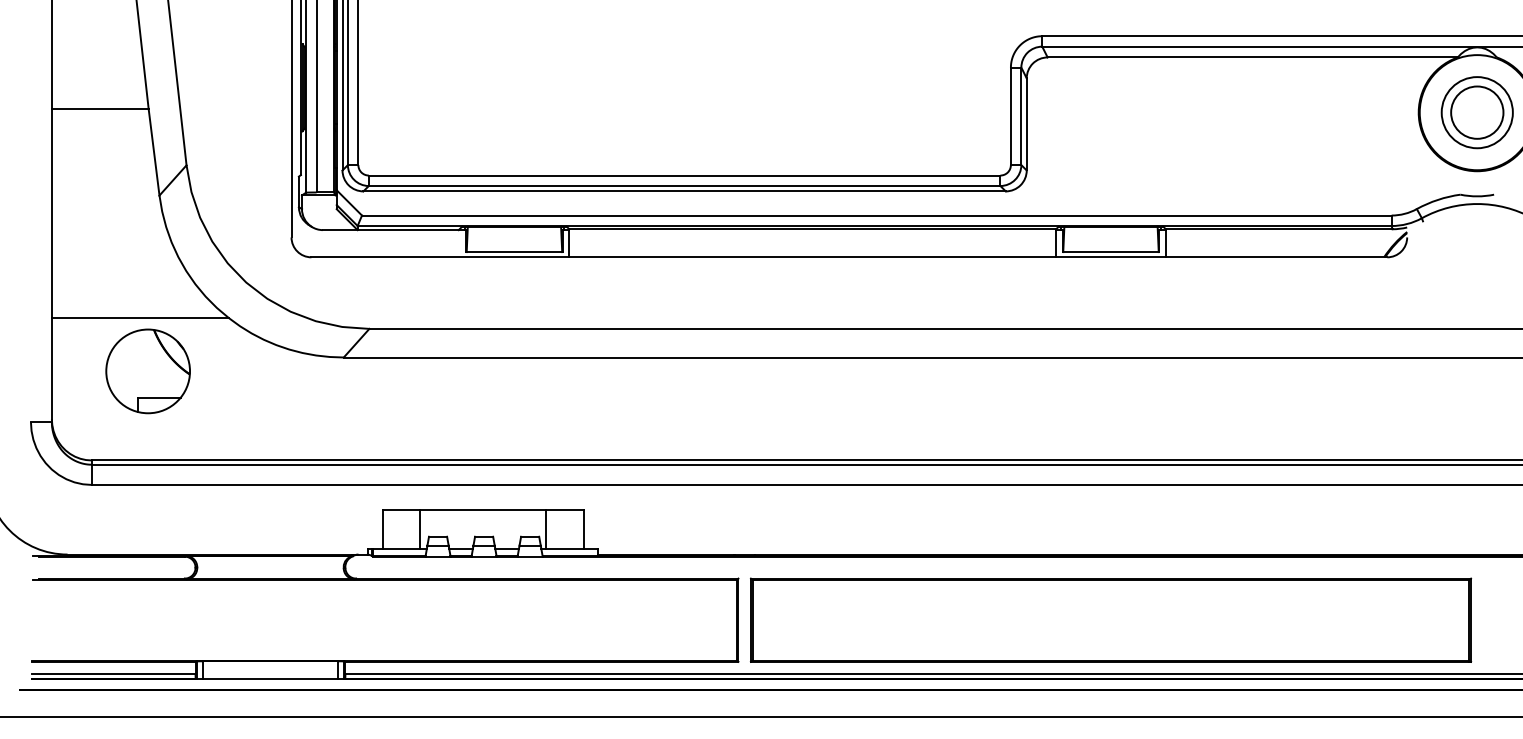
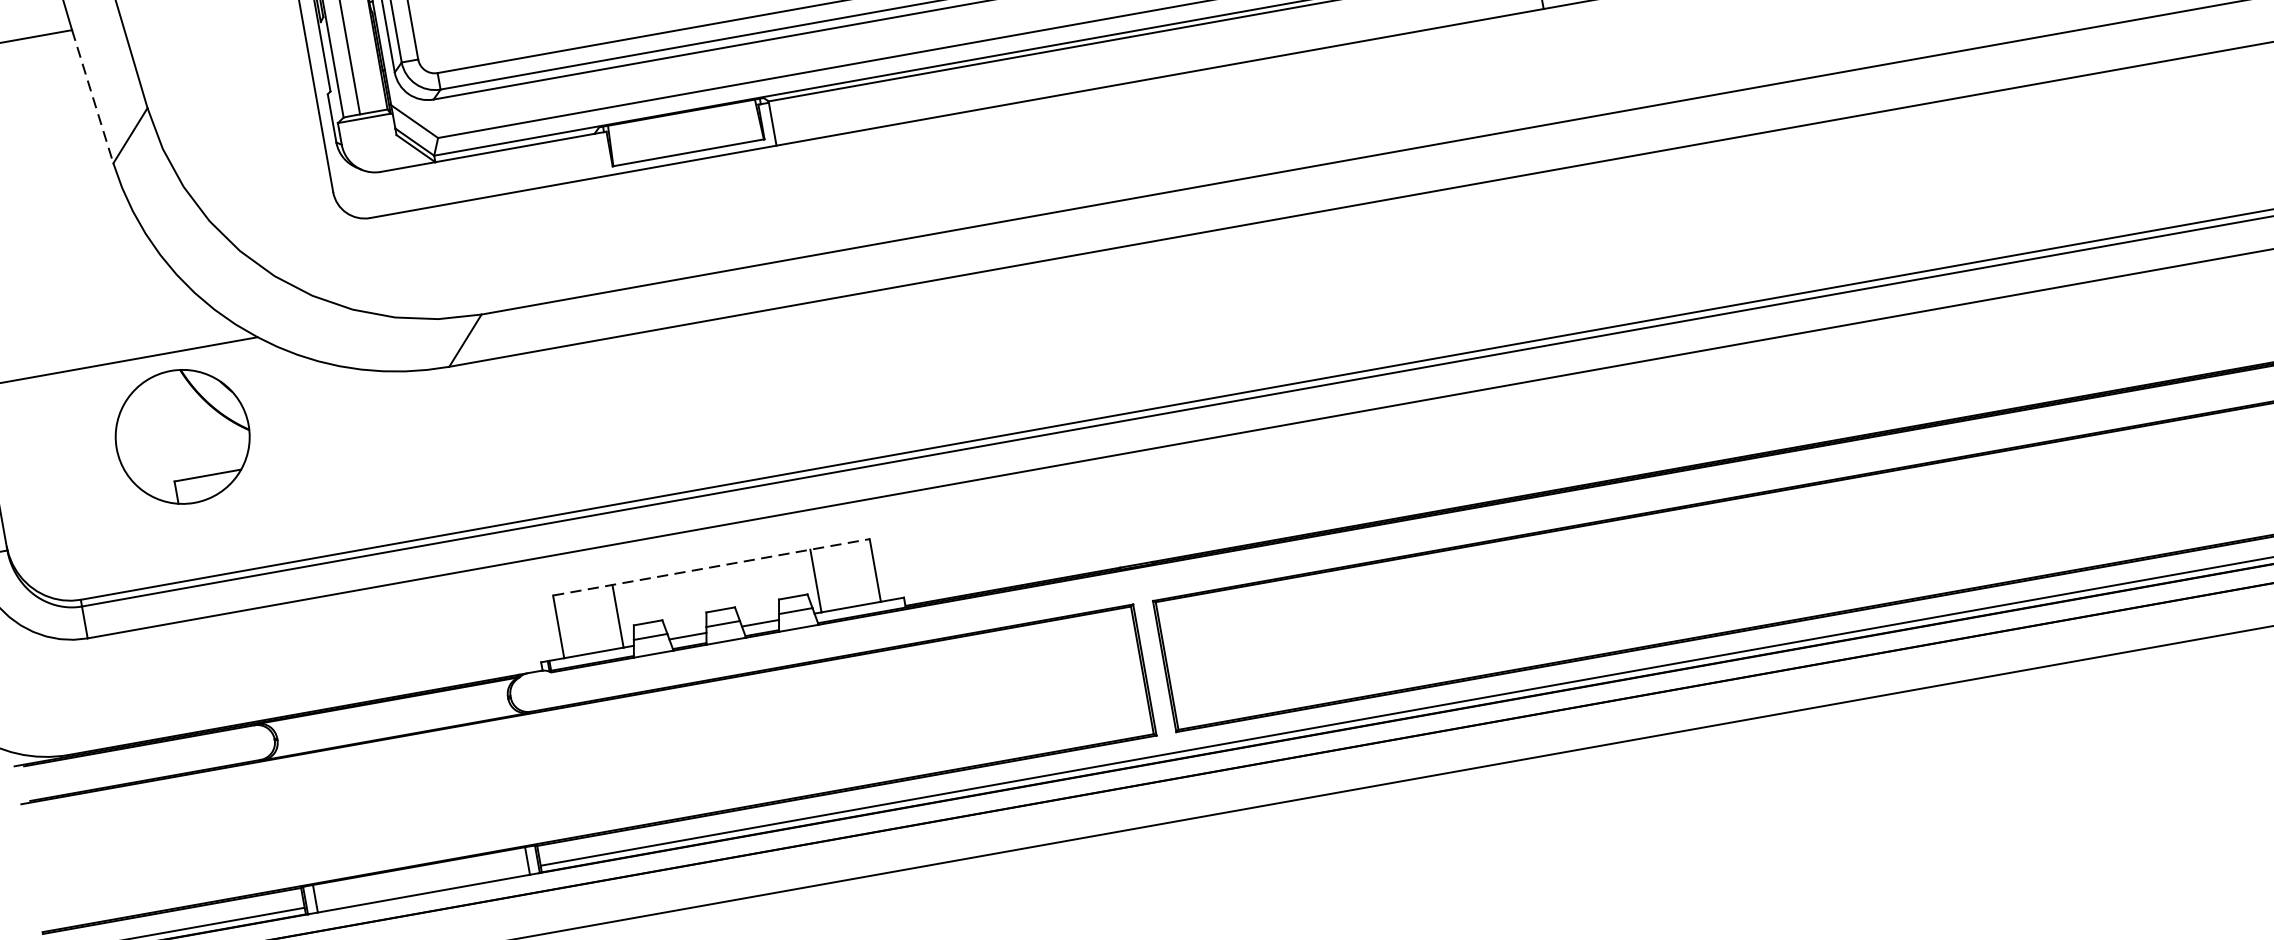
line: (154, 152) -> (93, 96), solid -> dashed
part: (147, 371) -> (181, 437), moved
line: (483, 509) -> (712, 567), solid -> dashed

